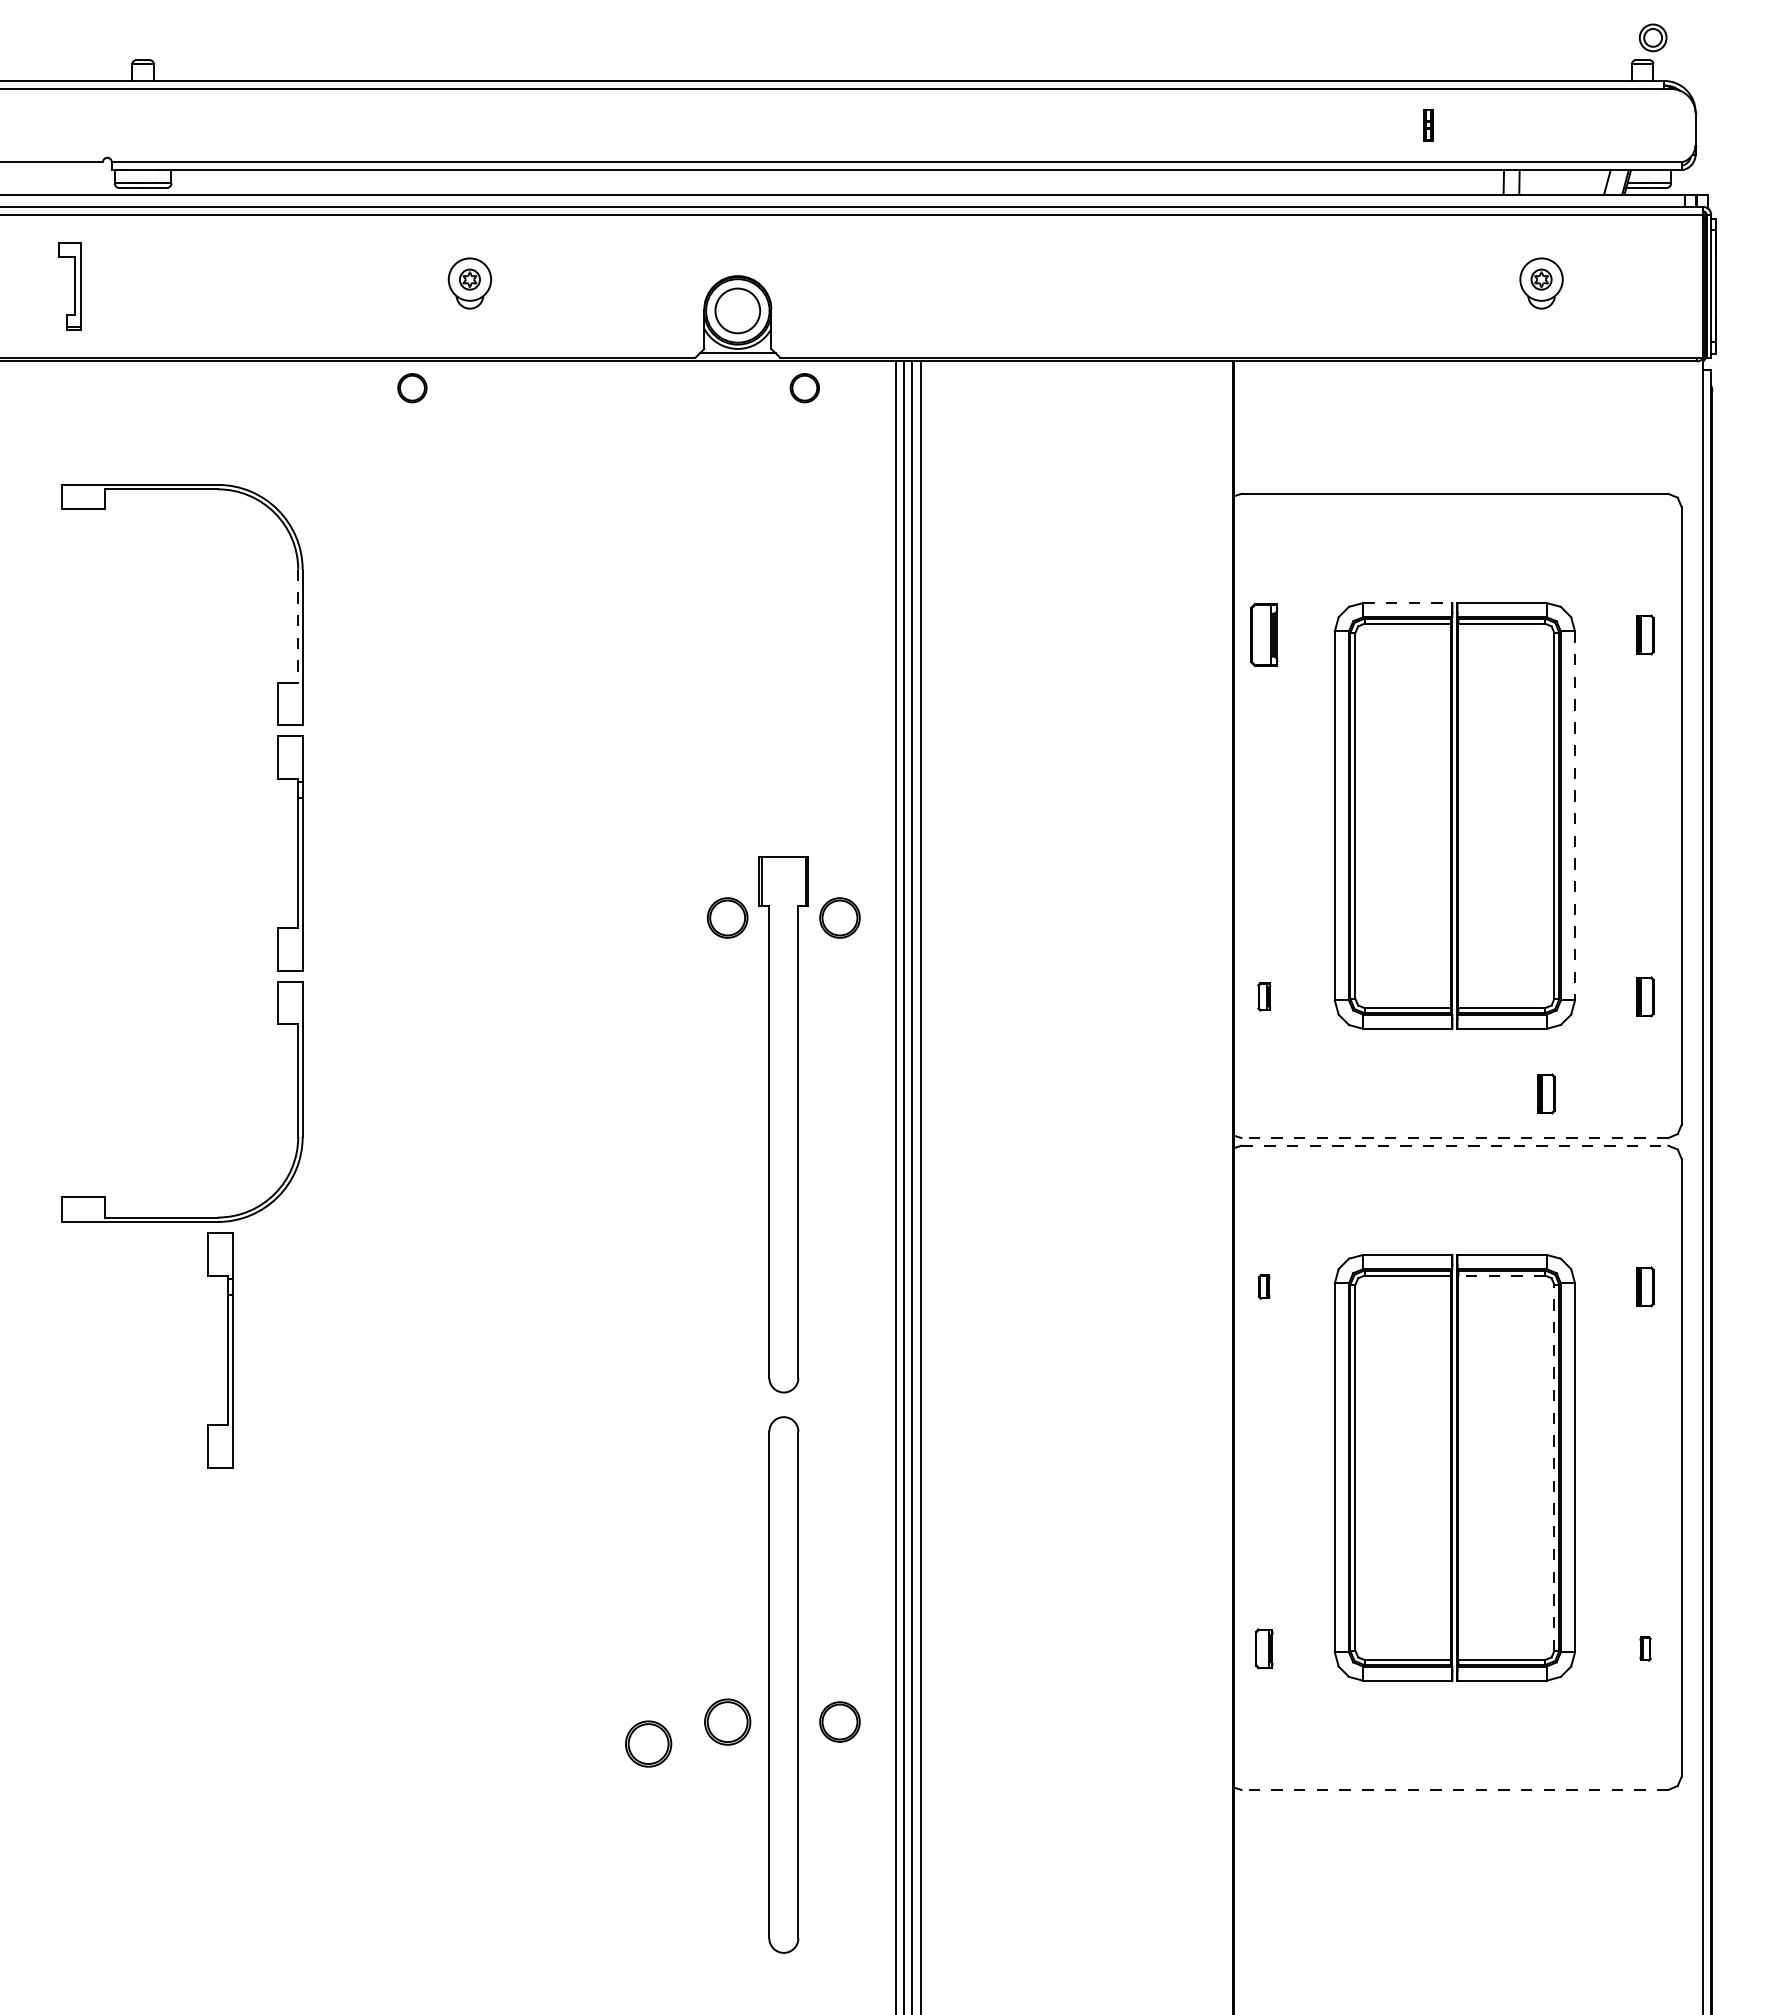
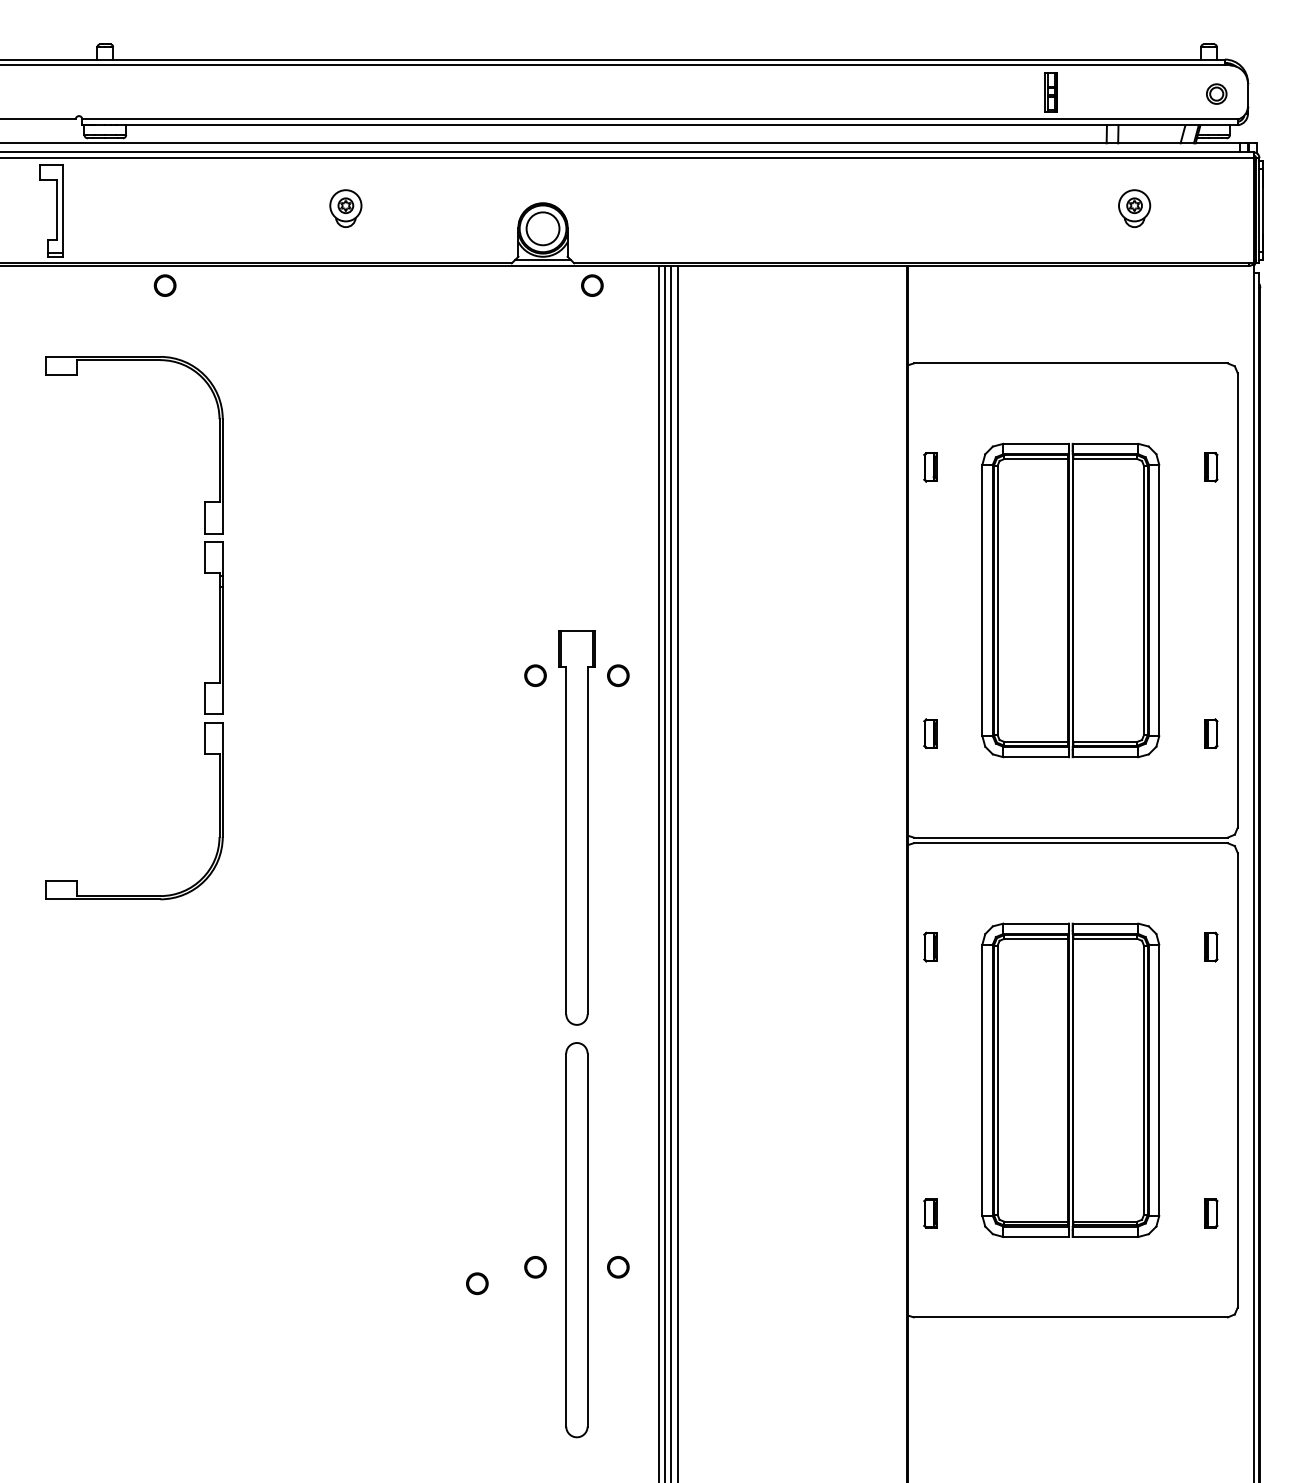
part: (1652, 37) -> (1216, 93), moved
part: (1428, 125) -> (1051, 92), size x1.67
part: (70, 286) -> (51, 210), size x1.43
part: (412, 388) -> (165, 285), moved
line: (1407, 603) -> (1035, 444), dashed -> solid
line: (298, 626) -> (219, 461), dashed -> solid
part: (1264, 634) -> (930, 466), size x0.62
line: (1575, 815) -> (1159, 600), dashed -> solid
part: (727, 918) -> (535, 675), size x0.71
part: (840, 918) -> (618, 675), size x0.71
part: (1264, 996) -> (930, 733), size x1.43
part: (1546, 1093) -> (1138, 804), removed
line: (1454, 1138) -> (1070, 837), dashed -> solid
line: (1455, 1145) -> (1071, 843), dashed -> solid
line: (1501, 1275) -> (1105, 938), dashed -> solid
part: (1264, 1286) -> (930, 946), size x1.67
part: (227, 1350) -> (167, 993), removed
line: (1554, 1467) -> (1144, 1080), dashed -> solid
part: (1645, 1648) -> (1211, 1213), size x1.67
part: (727, 1721) -> (535, 1267), size x0.62
part: (840, 1721) -> (618, 1267), size x0.71
part: (648, 1744) -> (477, 1283), size x0.62
line: (1454, 1789) -> (1070, 1317), dashed -> solid

